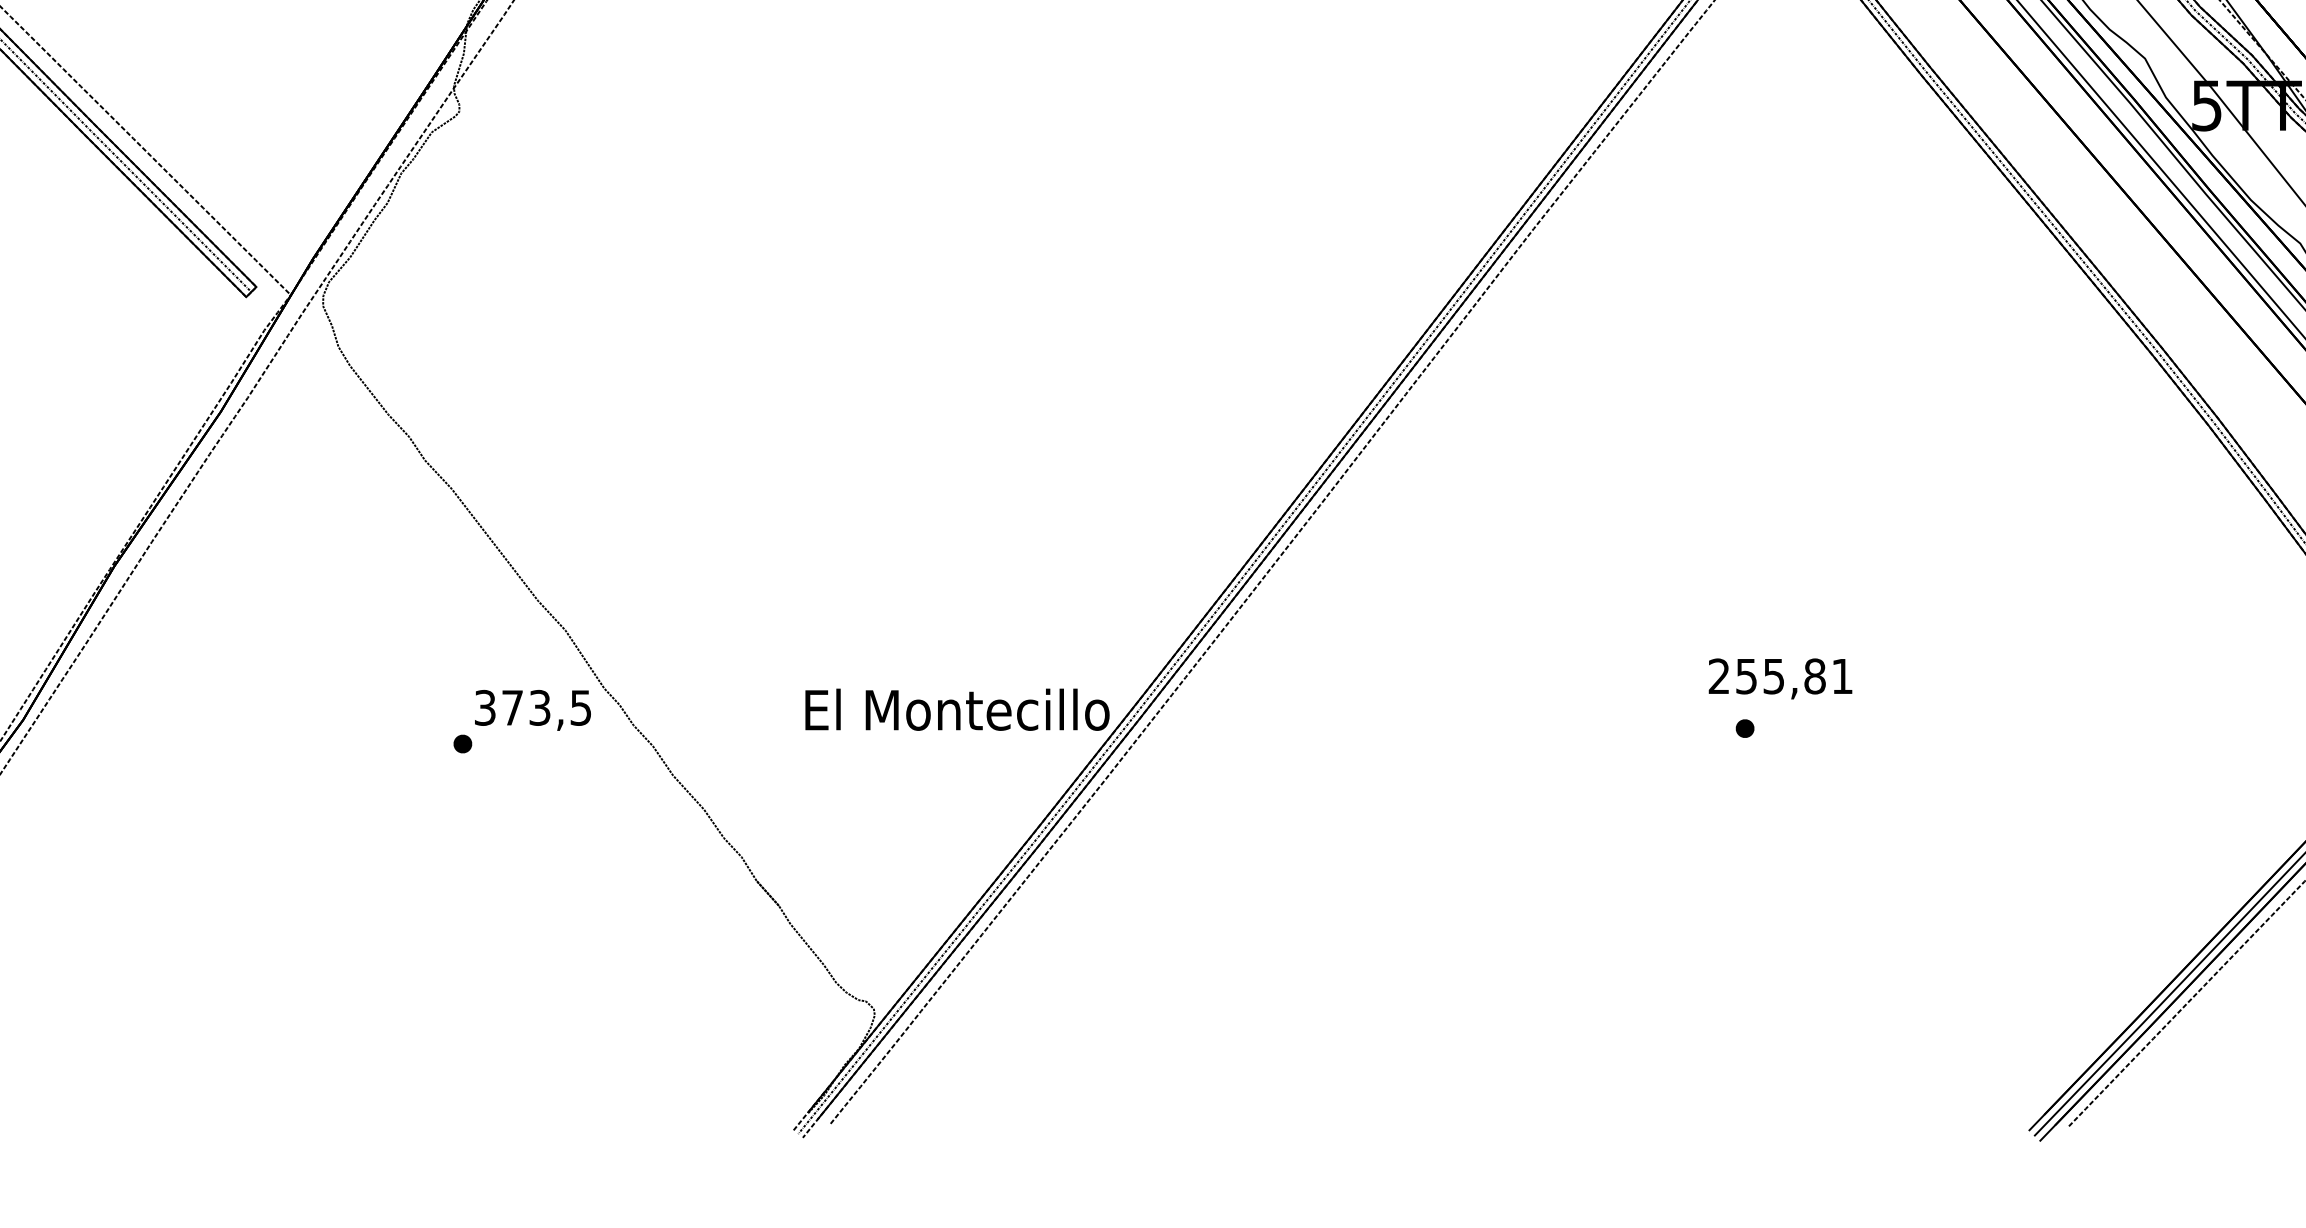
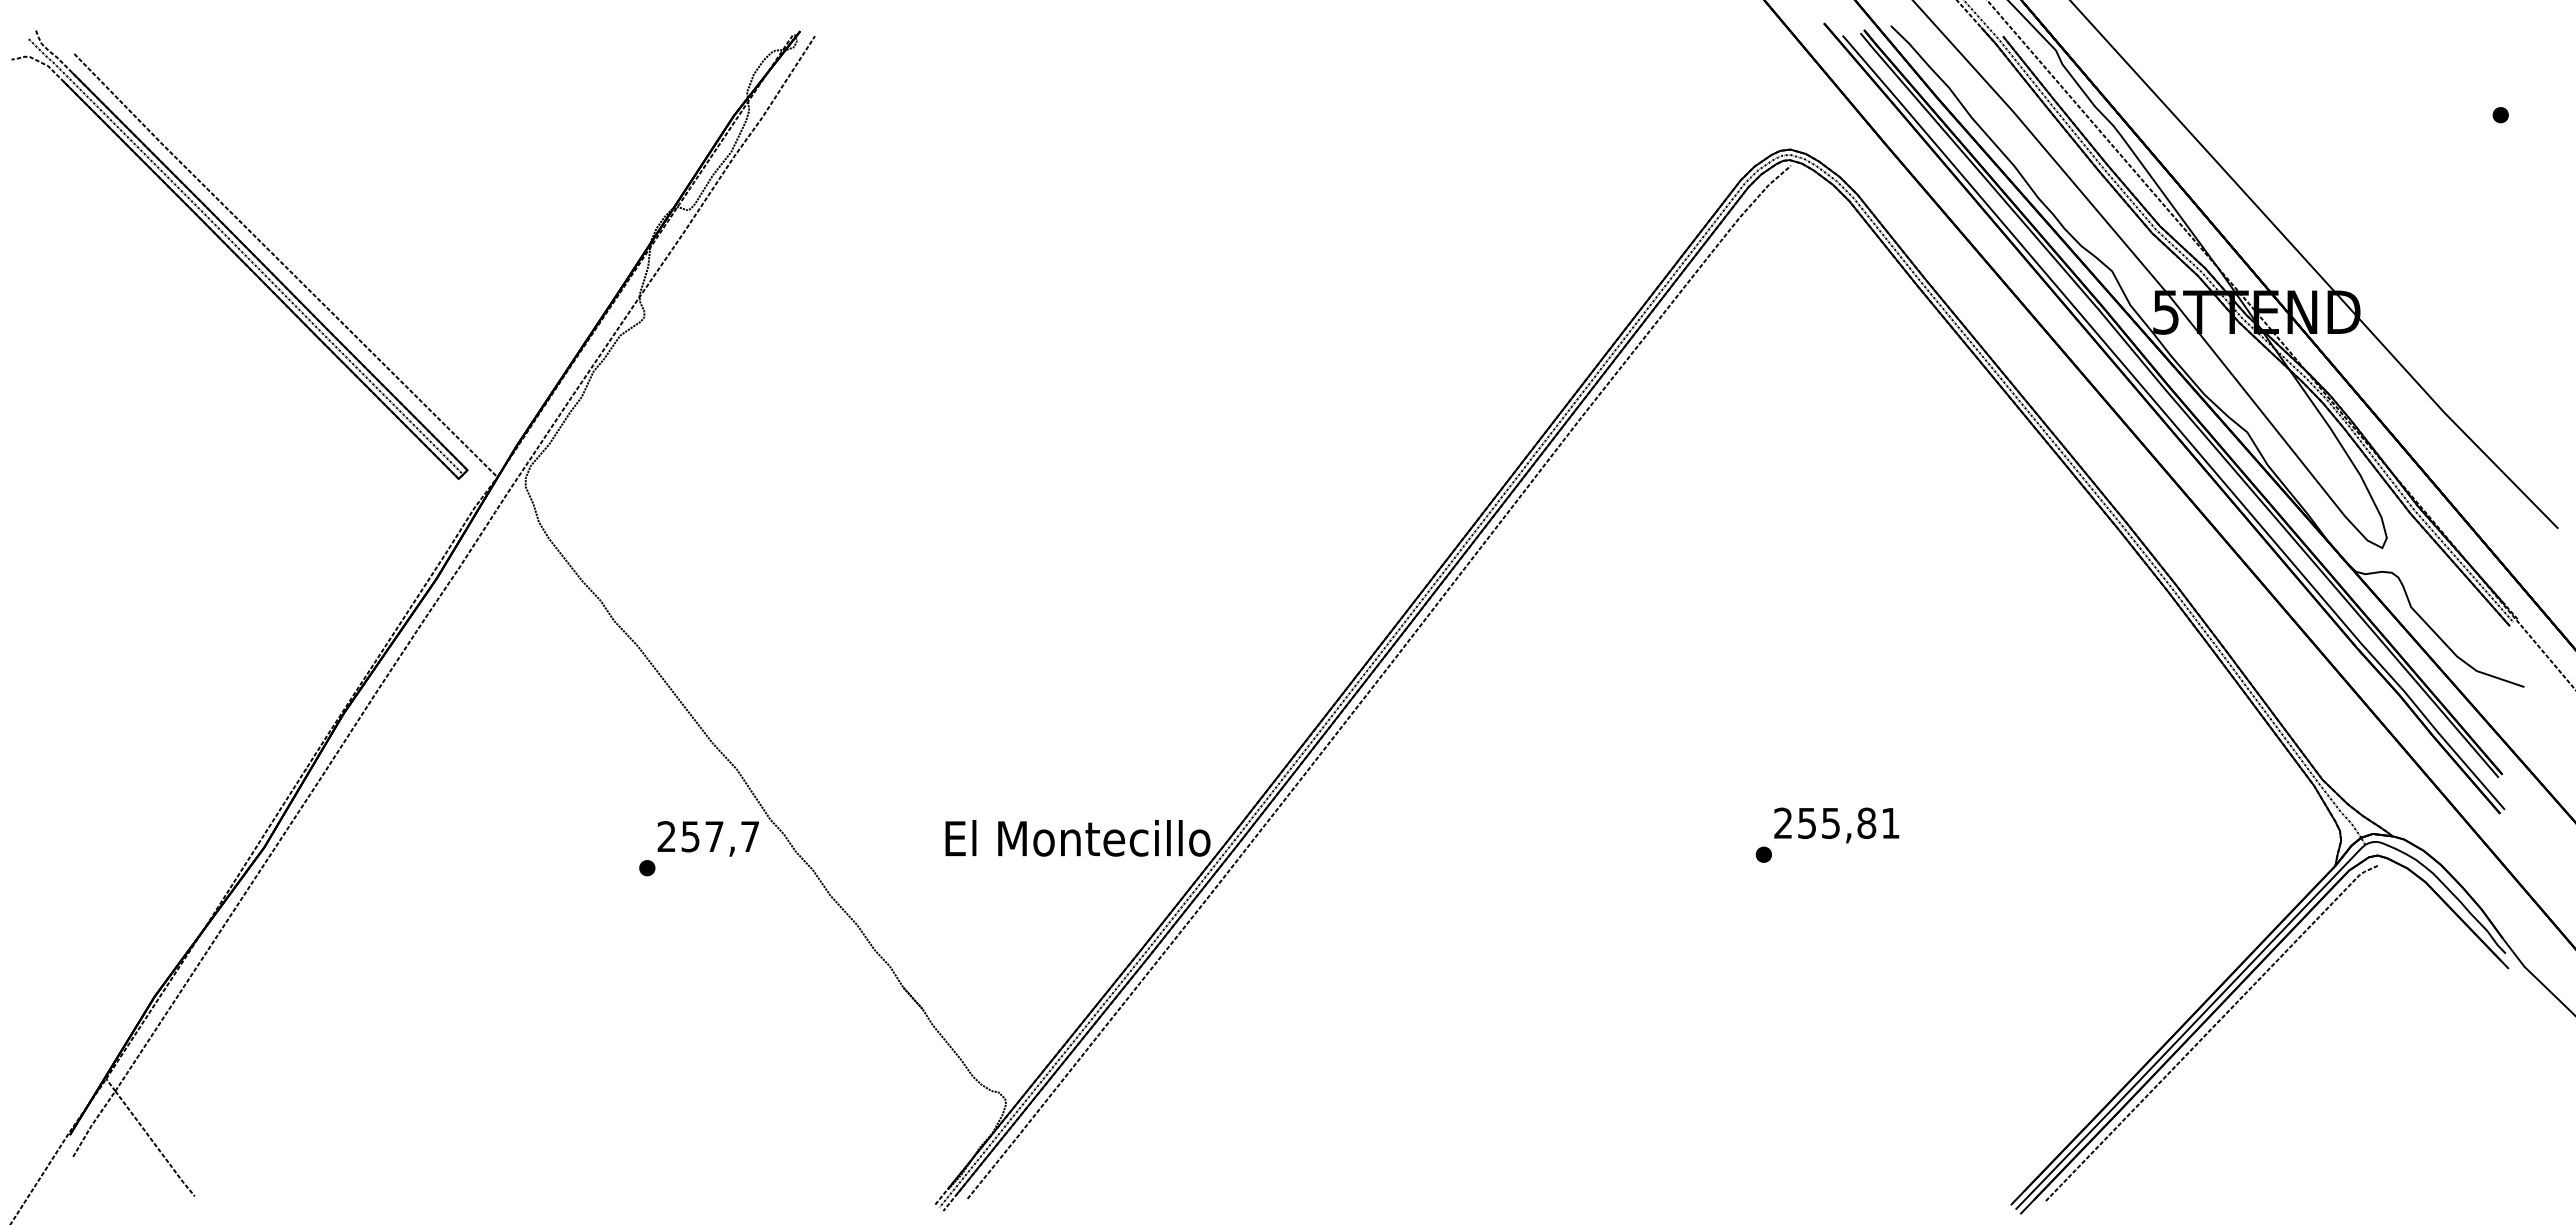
text: (1780, 678) -> (1836, 825), moved
text: (531, 707) -> (707, 836), 373,5 -> 257,7

